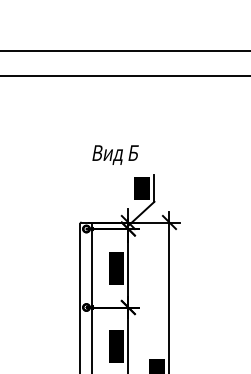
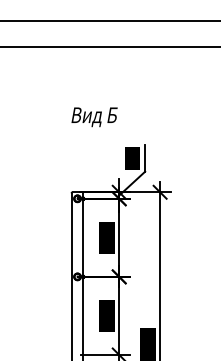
text: (115, 154) -> (94, 116), moved

